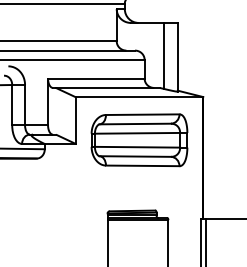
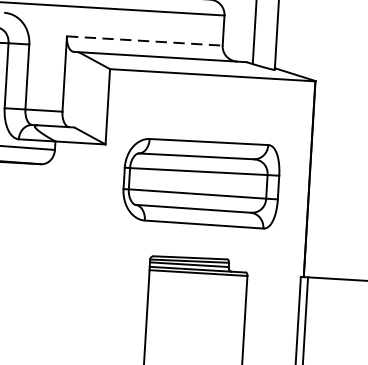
line: (96, 78) -> (145, 40), solid -> dashed
part: (139, 140) -> (201, 183), moved

